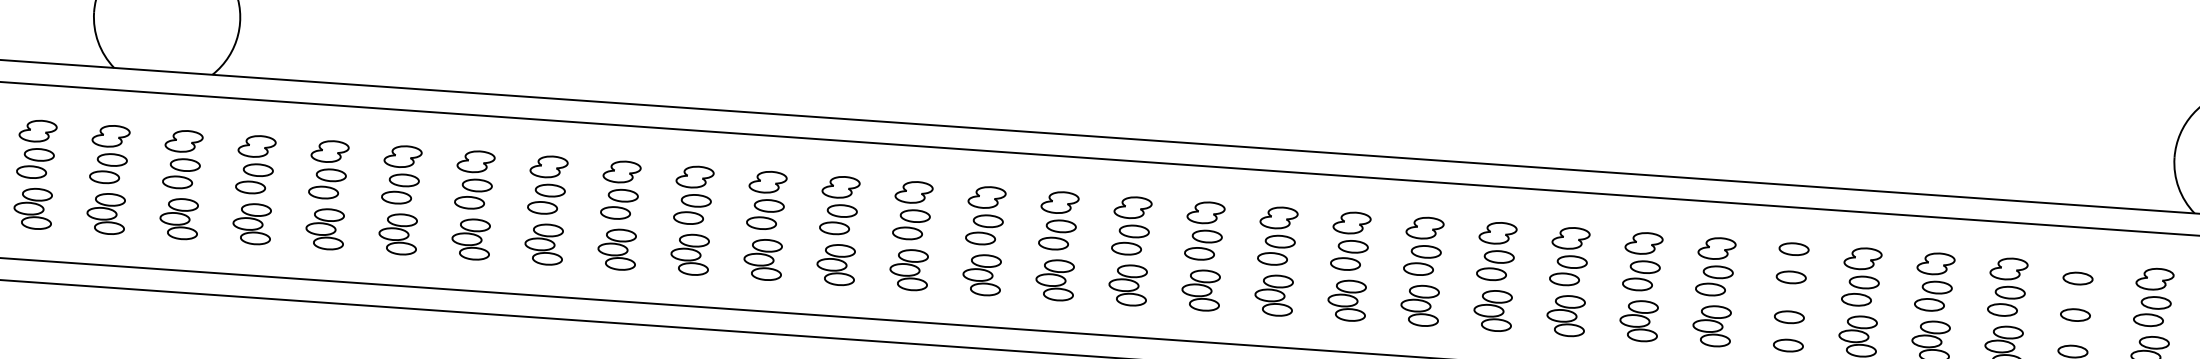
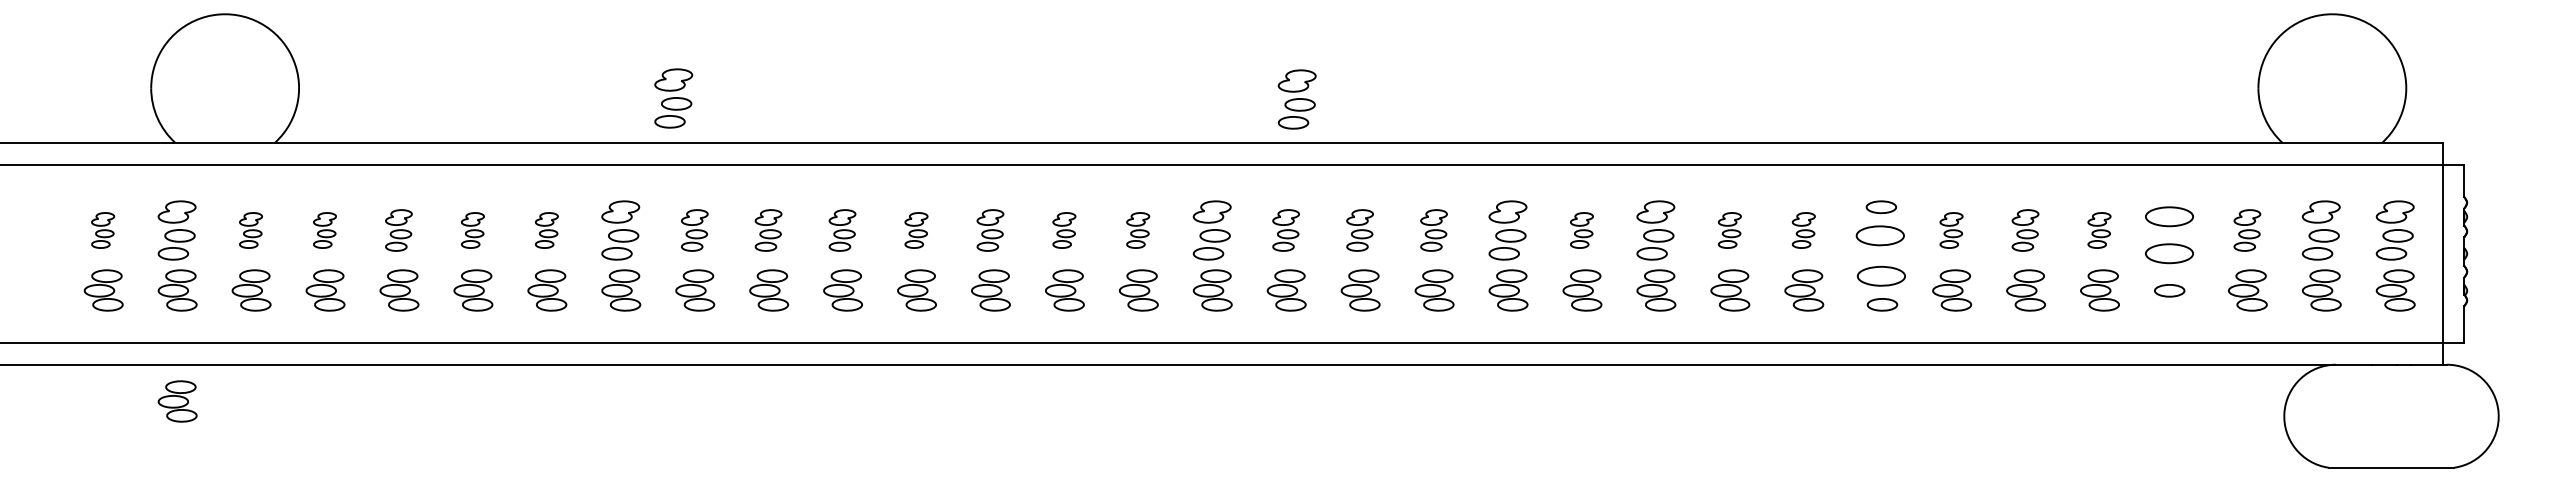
part: (609, 58) -> (673, 98), added
part: (1224, 102) -> (1296, 99), added
part: (36, 149) -> (102, 230), size x0.6
part: (182, 159) -> (250, 230), size x0.6
part: (255, 164) -> (324, 230), size x0.6
part: (328, 169) -> (398, 230), size x0.7
part: (401, 174) -> (472, 230), size x0.6
part: (474, 180) -> (546, 230), size x0.6
part: (620, 190) -> (694, 230), size x0.7
part: (693, 195) -> (768, 230), size x0.7
part: (766, 200) -> (842, 230), size x0.7
part: (839, 205) -> (916, 230), size x0.6
part: (912, 210) -> (990, 230), size x0.7
part: (985, 215) -> (1064, 230), size x0.6
part: (1058, 220) -> (1137, 230), size x0.6
part: (1204, 231) -> (1285, 230), size x0.7
part: (1277, 236) -> (1359, 230), size x0.7
part: (1350, 241) -> (1433, 230), size x0.7
part: (1496, 251) -> (1581, 230), size x0.6
part: (1642, 261) -> (1729, 230), size x0.6
part: (1715, 266) -> (1803, 230), size x0.6
part: (1791, 277) -> (1880, 235), size x1.6
part: (1861, 277) -> (1951, 230), size x0.6
part: (2077, 278) -> (2169, 216), size x1.6
part: (1934, 282) -> (2025, 230), size x0.7
part: (2007, 287) -> (2099, 230), size x0.6
part: (2153, 297) -> (2247, 230), size x0.7
part: (2075, 314) -> (2169, 253), size x1.6
part: (1789, 316) -> (1881, 275), size x1.6
part: (98, 323) -> (177, 401), added

